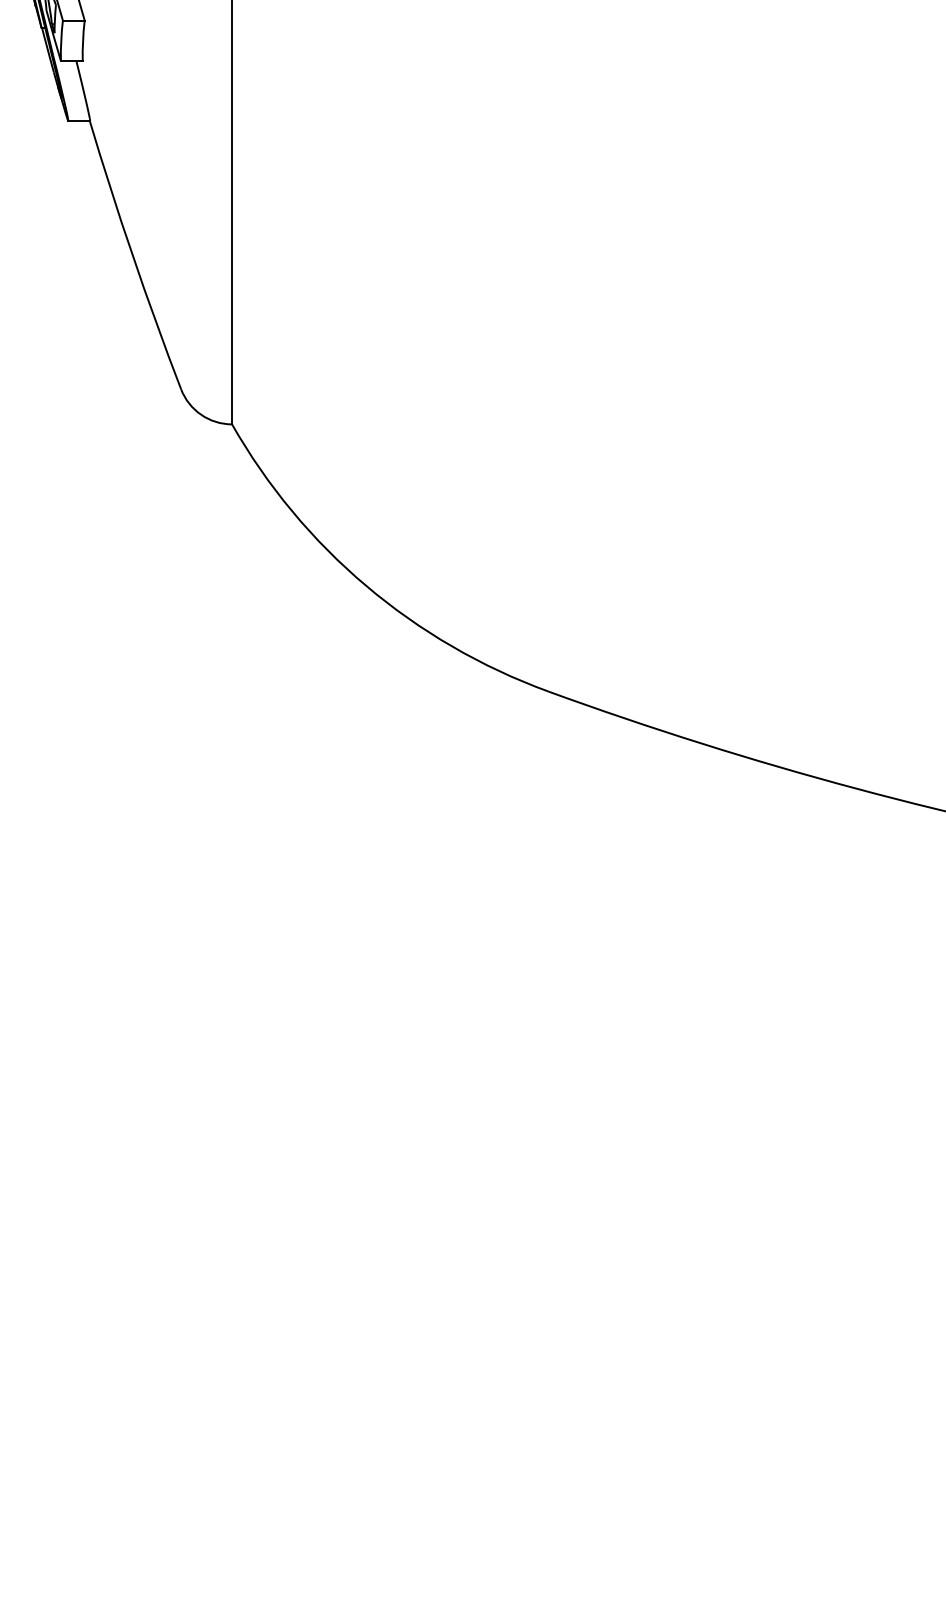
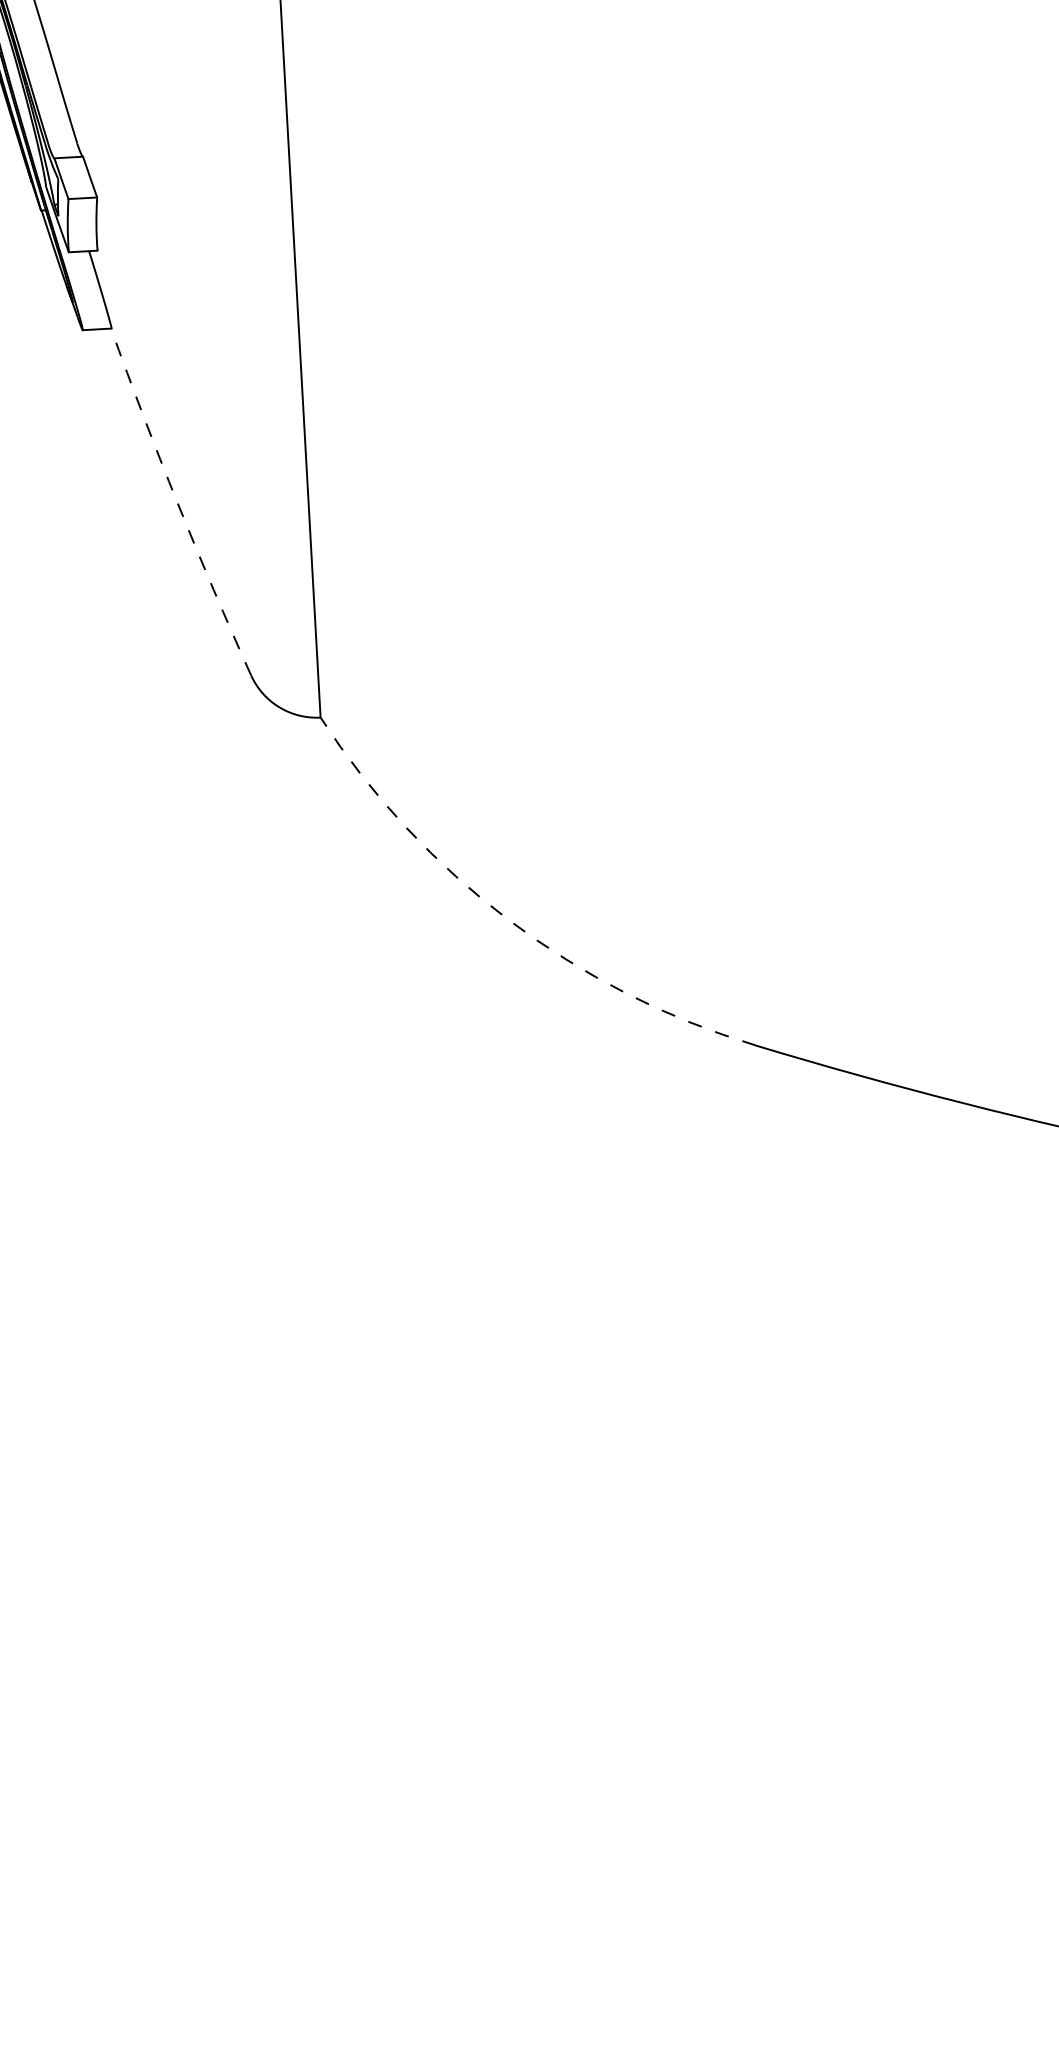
arc: (132, 255) -> (177, 502), solid -> dashed
arc: (366, 586) -> (509, 920), solid -> dashed

